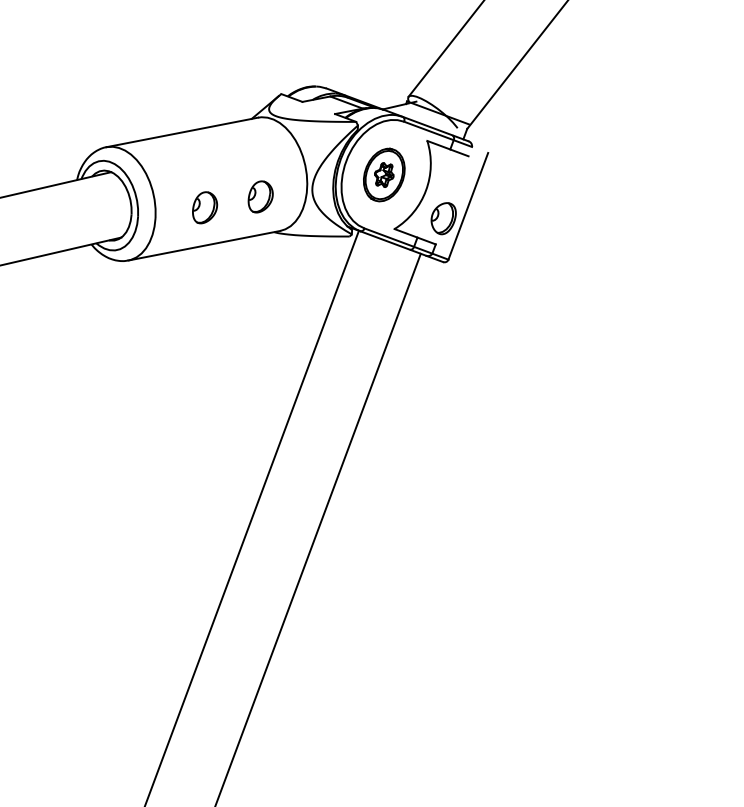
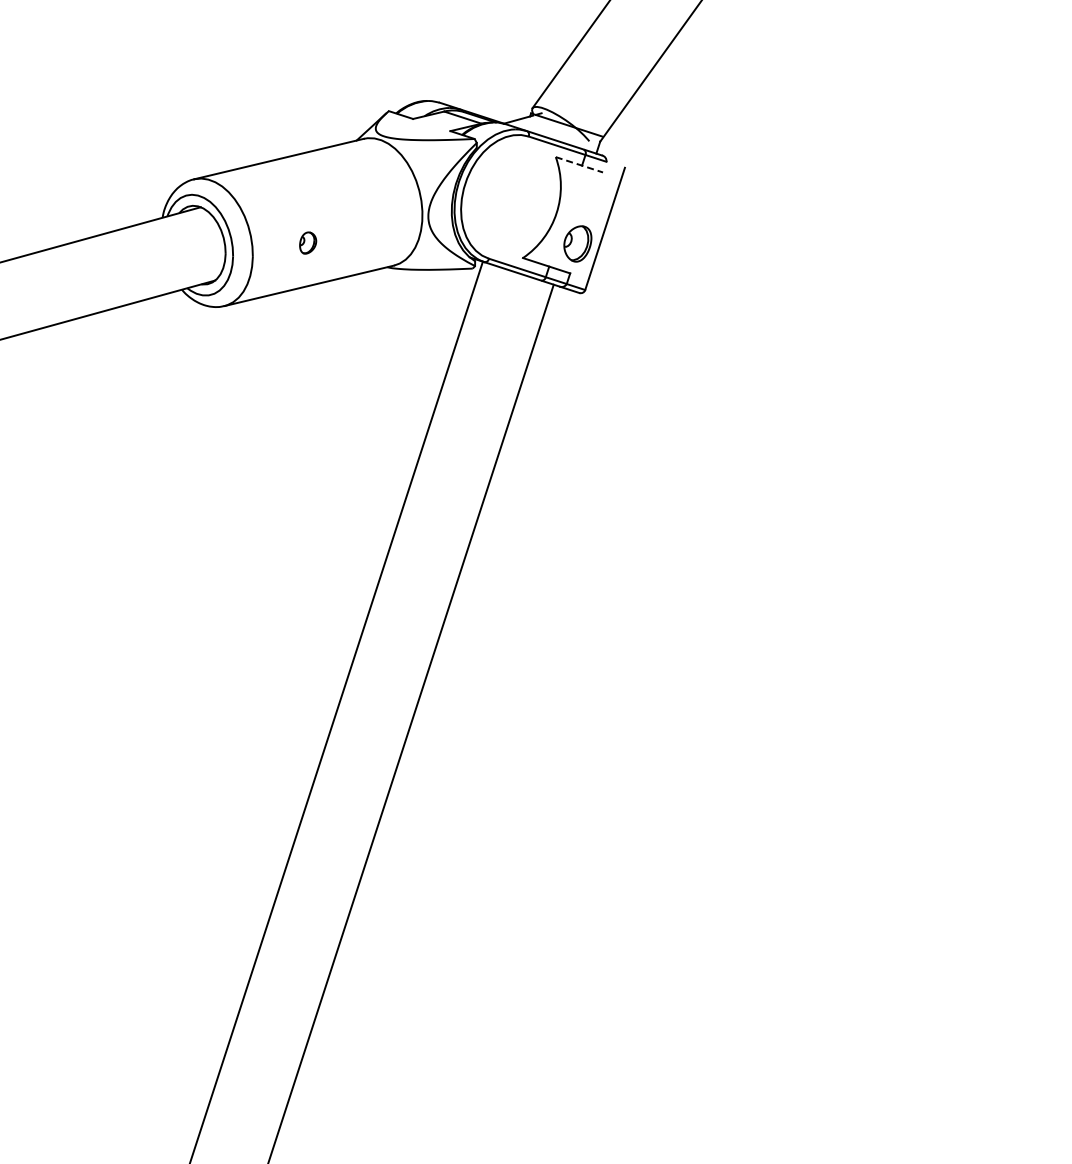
line: (448, 148) -> (579, 164), solid -> dashed
part: (383, 174) -> (508, 197), removed
part: (260, 196) -> (370, 227), removed
part: (204, 207) -> (307, 242), size x0.6

